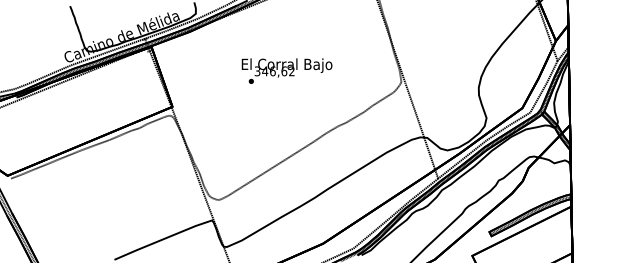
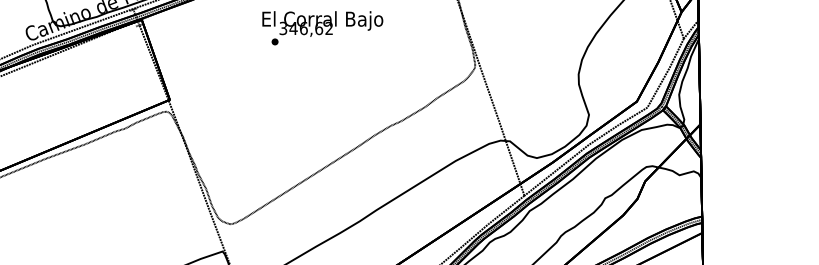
text: (286, 70) -> (321, 27), moved

